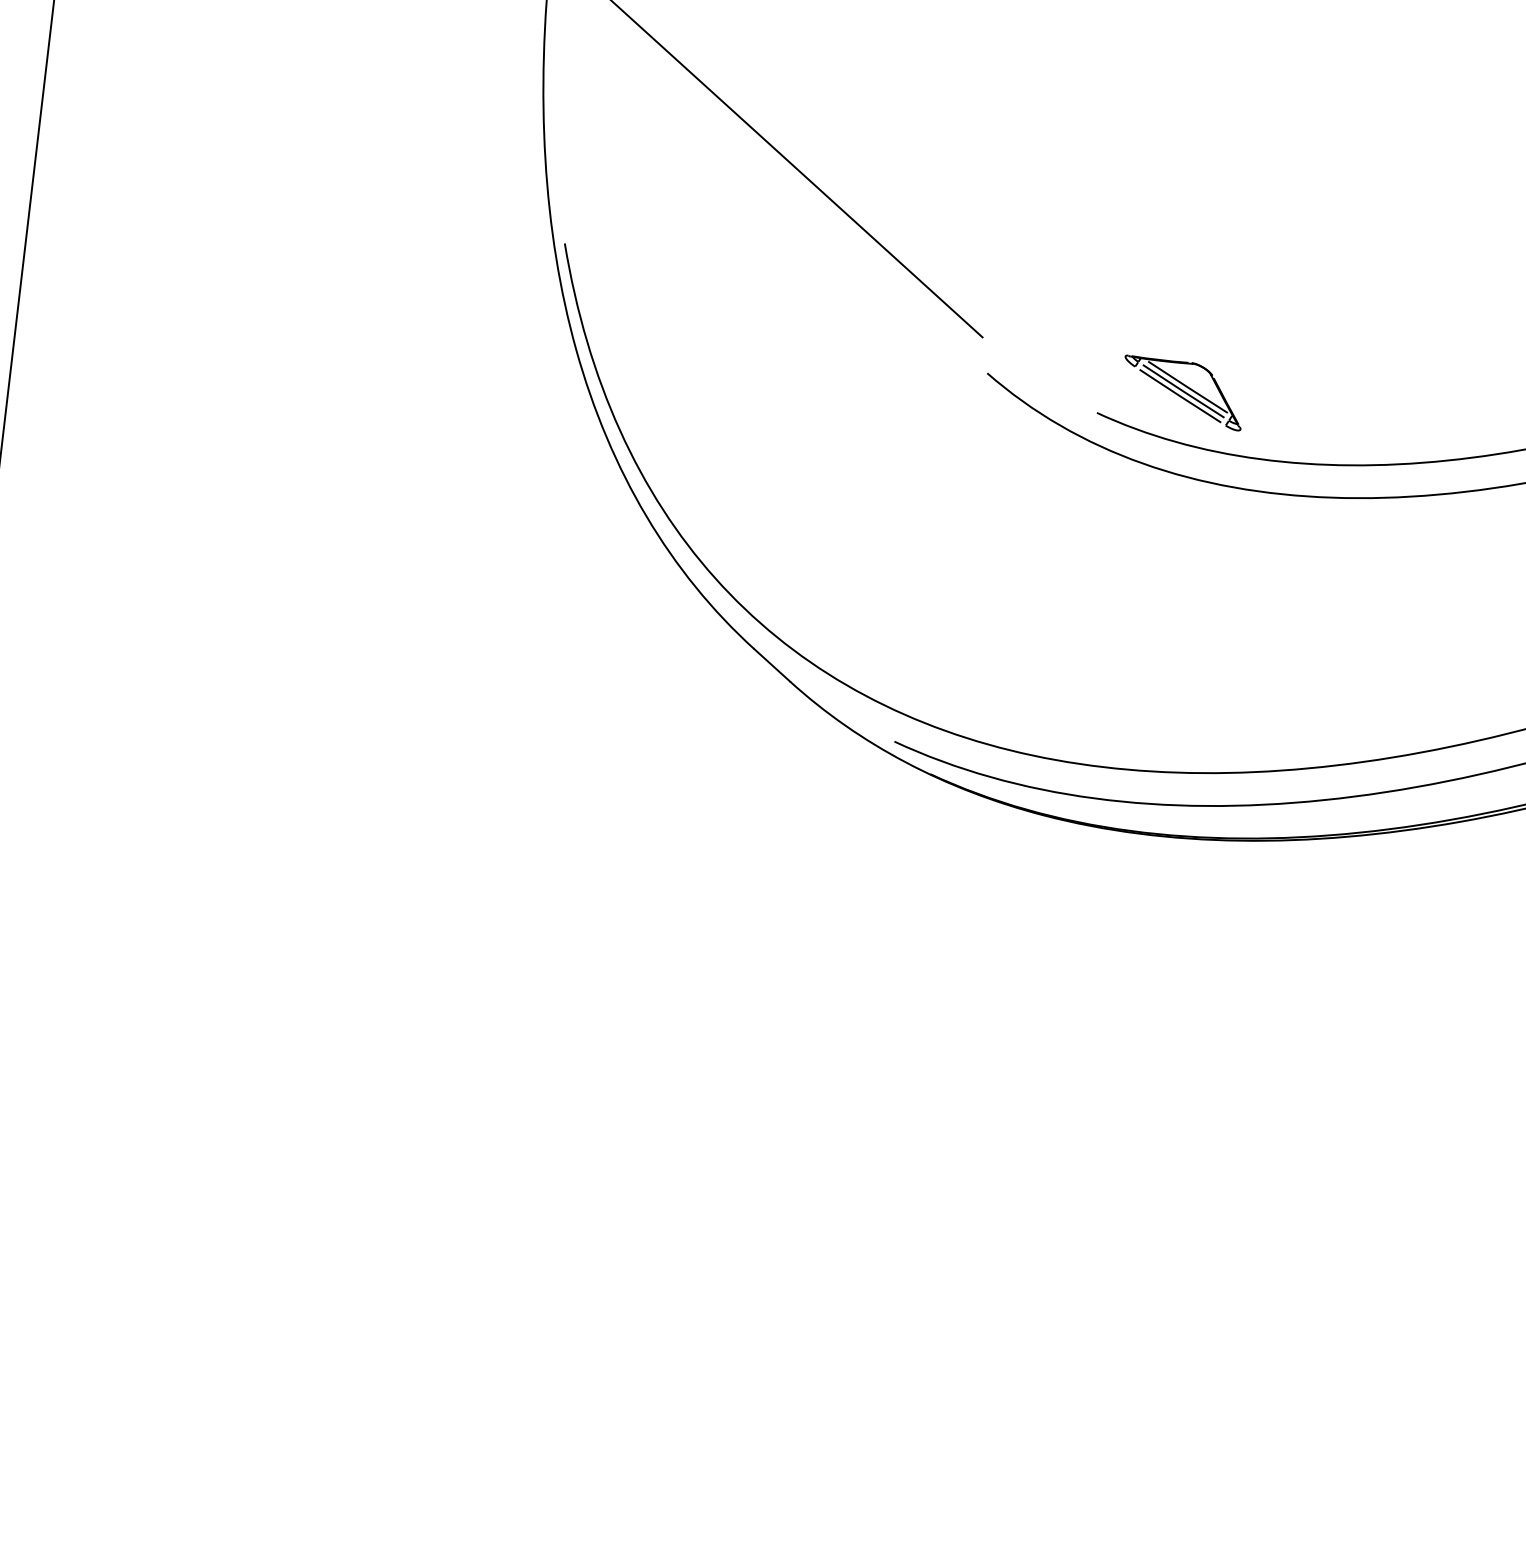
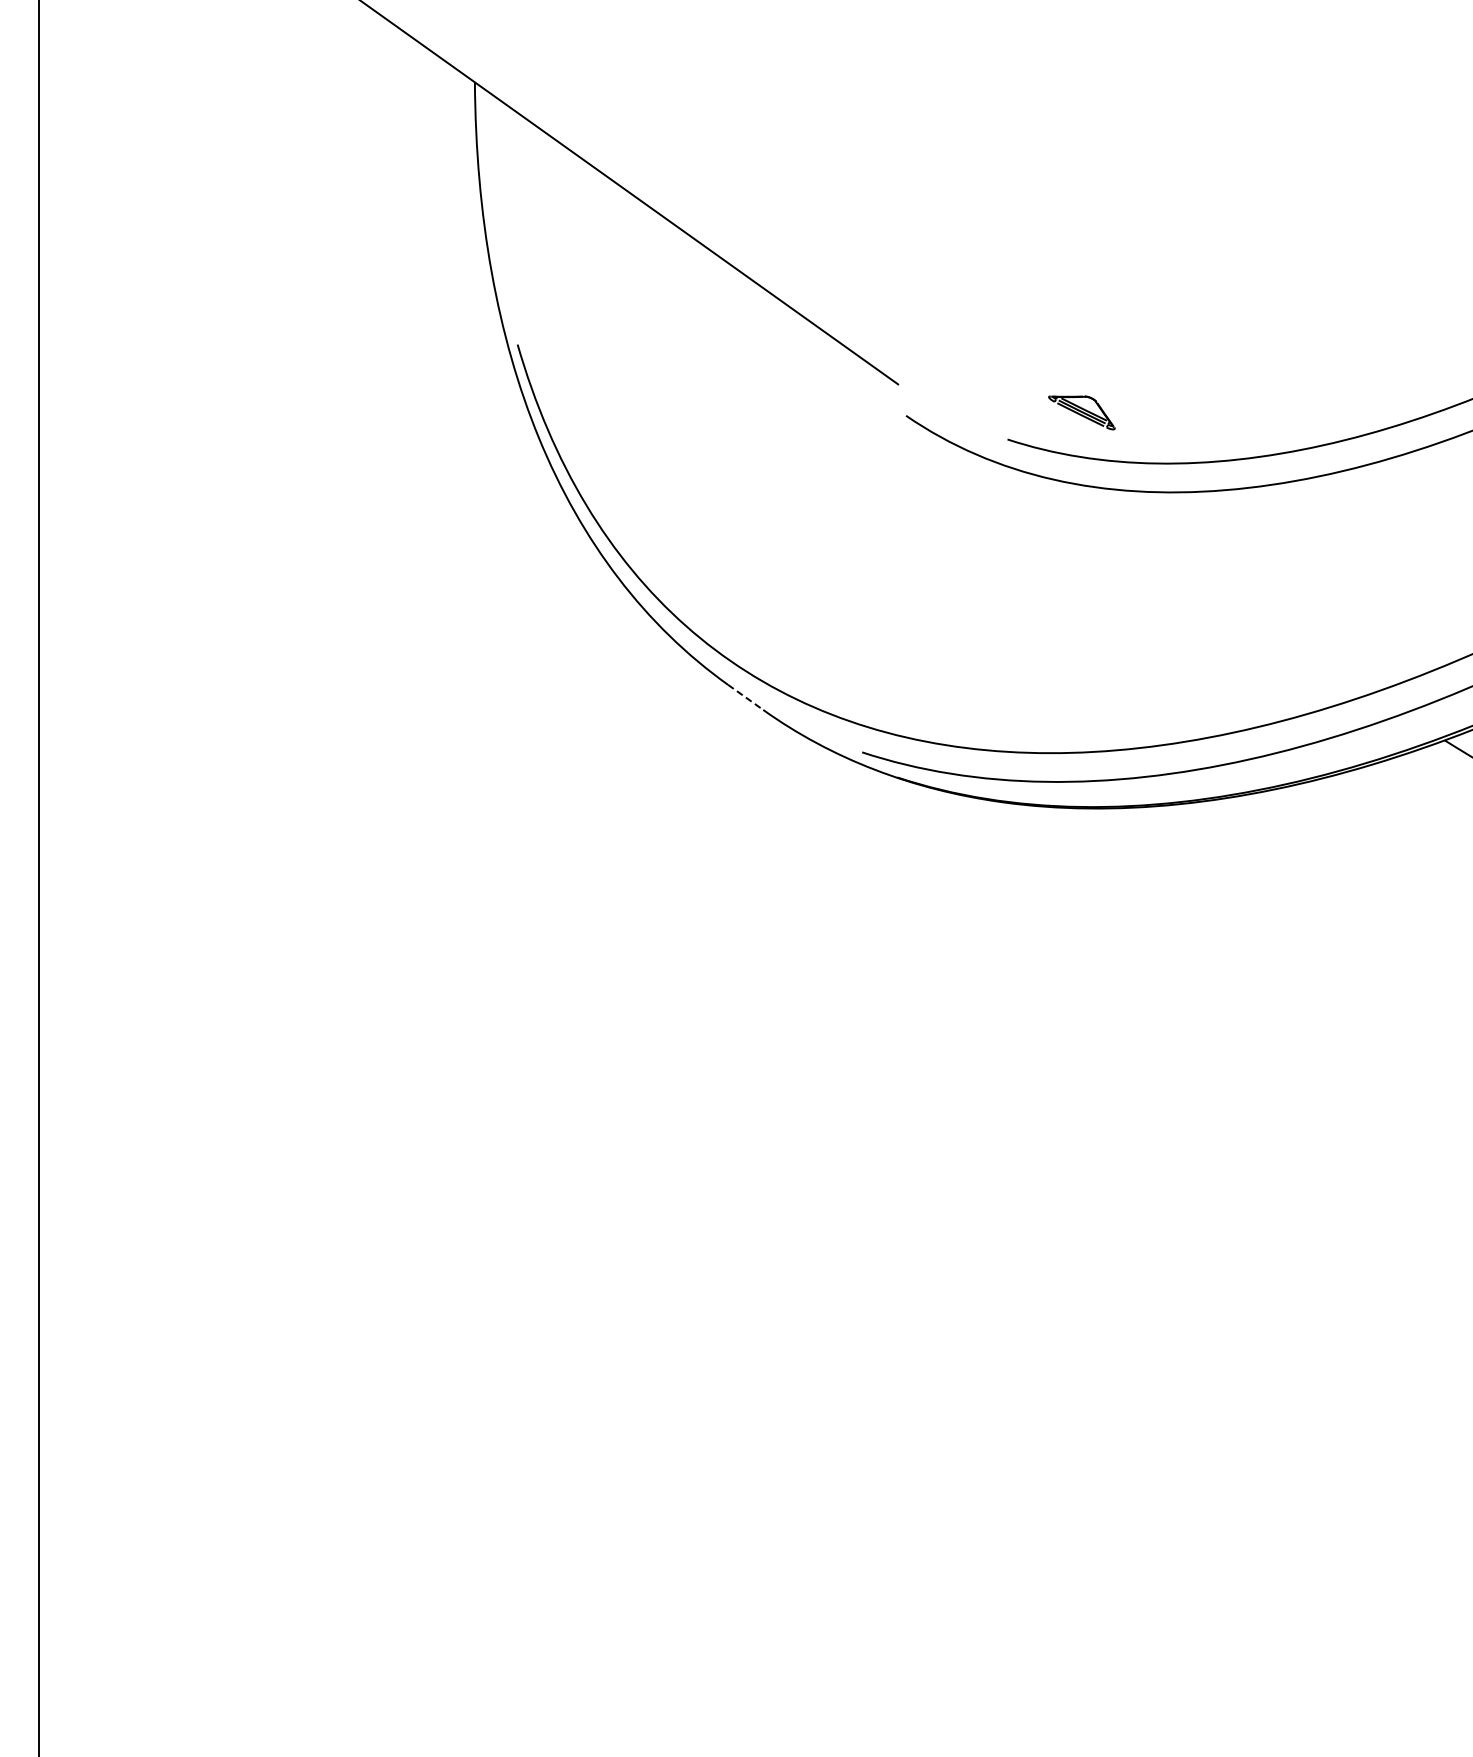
part: (1182, 392) -> (1081, 412), size x0.6
line: (772, 665) -> (745, 697), solid -> dashed

